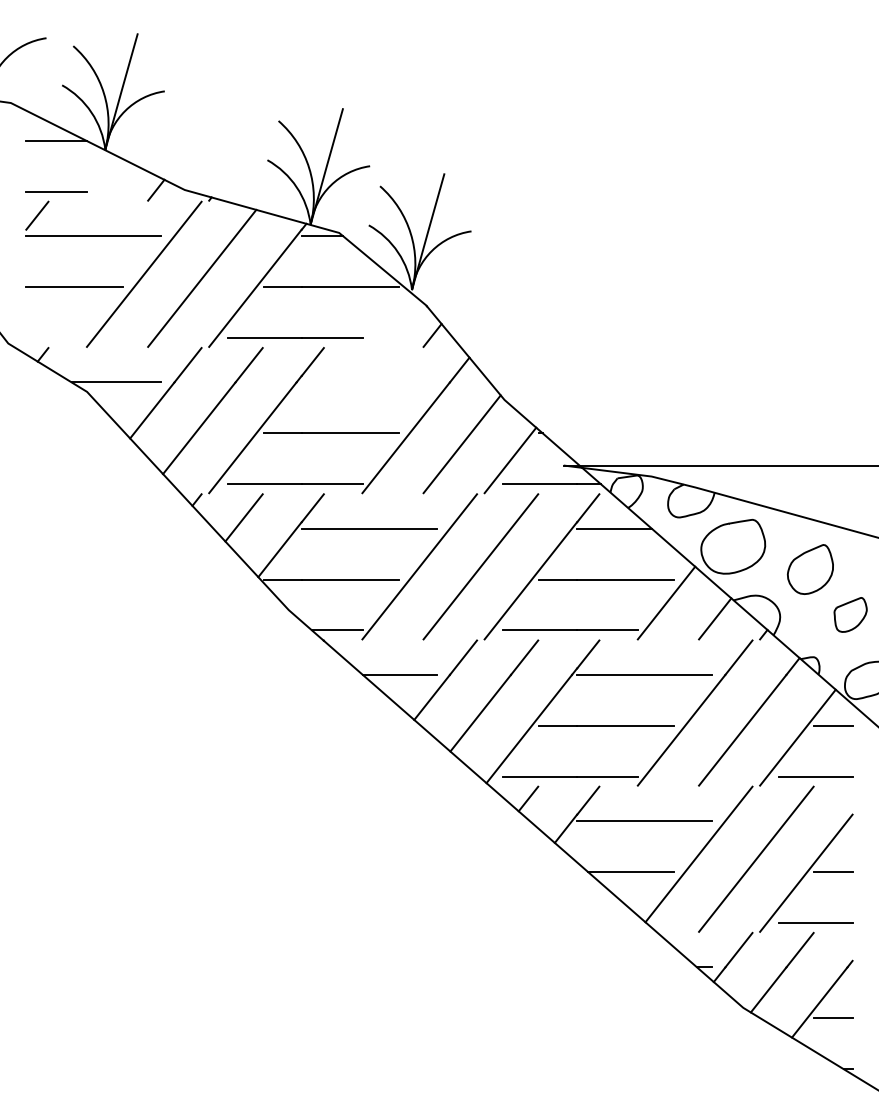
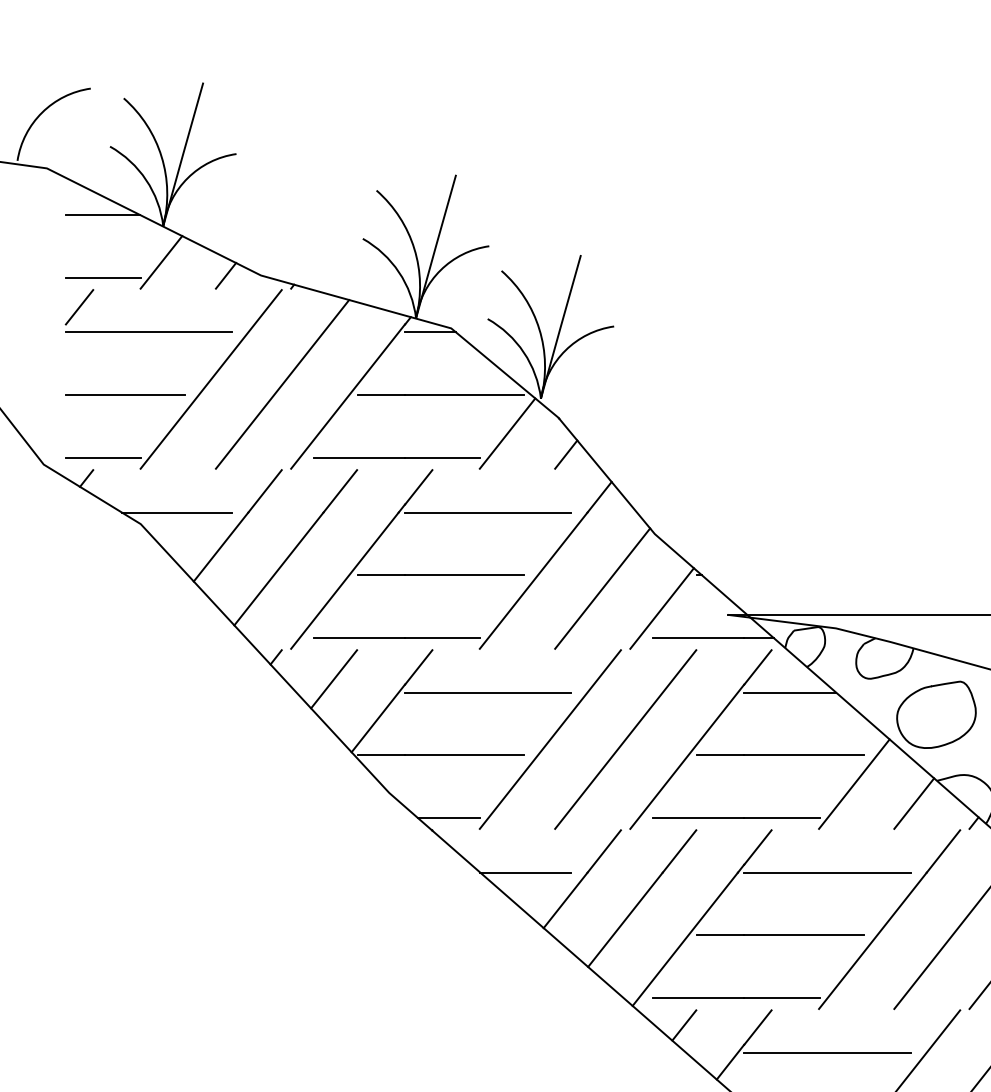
line: (103, 178) -> (160, 261), added
line: (384, 317) -> (507, 432), added
line: (56, 338) -> (103, 458), added
line: (368, 382) -> (487, 512), added

